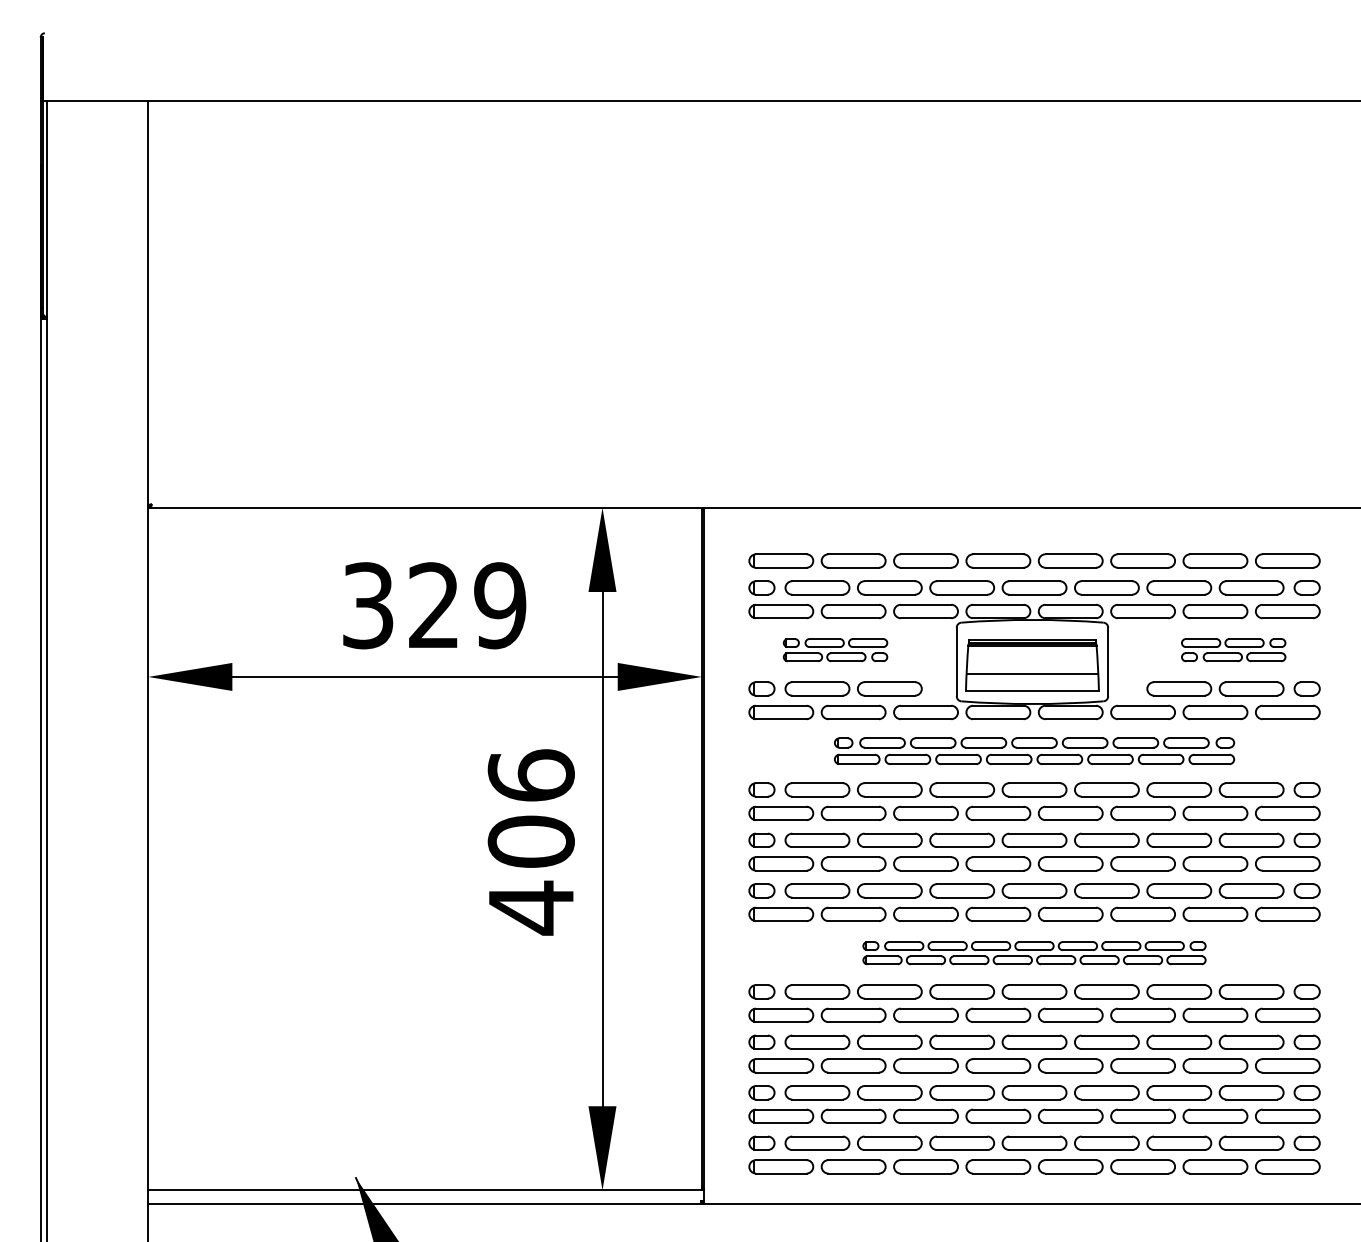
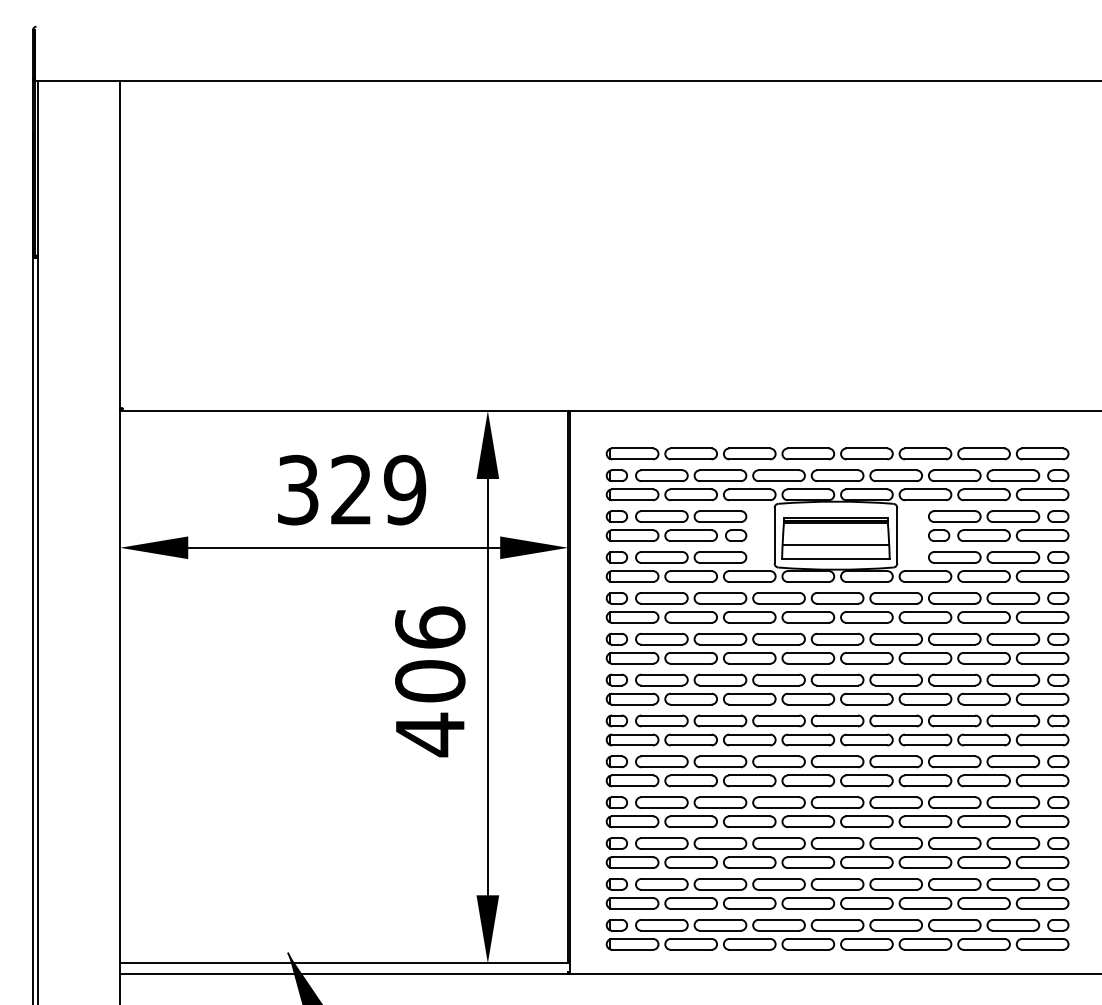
part: (835, 649) -> (676, 525), size x1.67
part: (1233, 649) -> (998, 525), size x1.67
part: (1034, 750) -> (837, 607), size x1.43
part: (1034, 953) -> (837, 771), size x1.67

